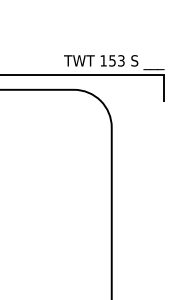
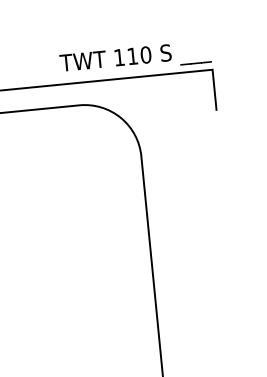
text: (116, 60) -> (138, 55), 153 -> 110

